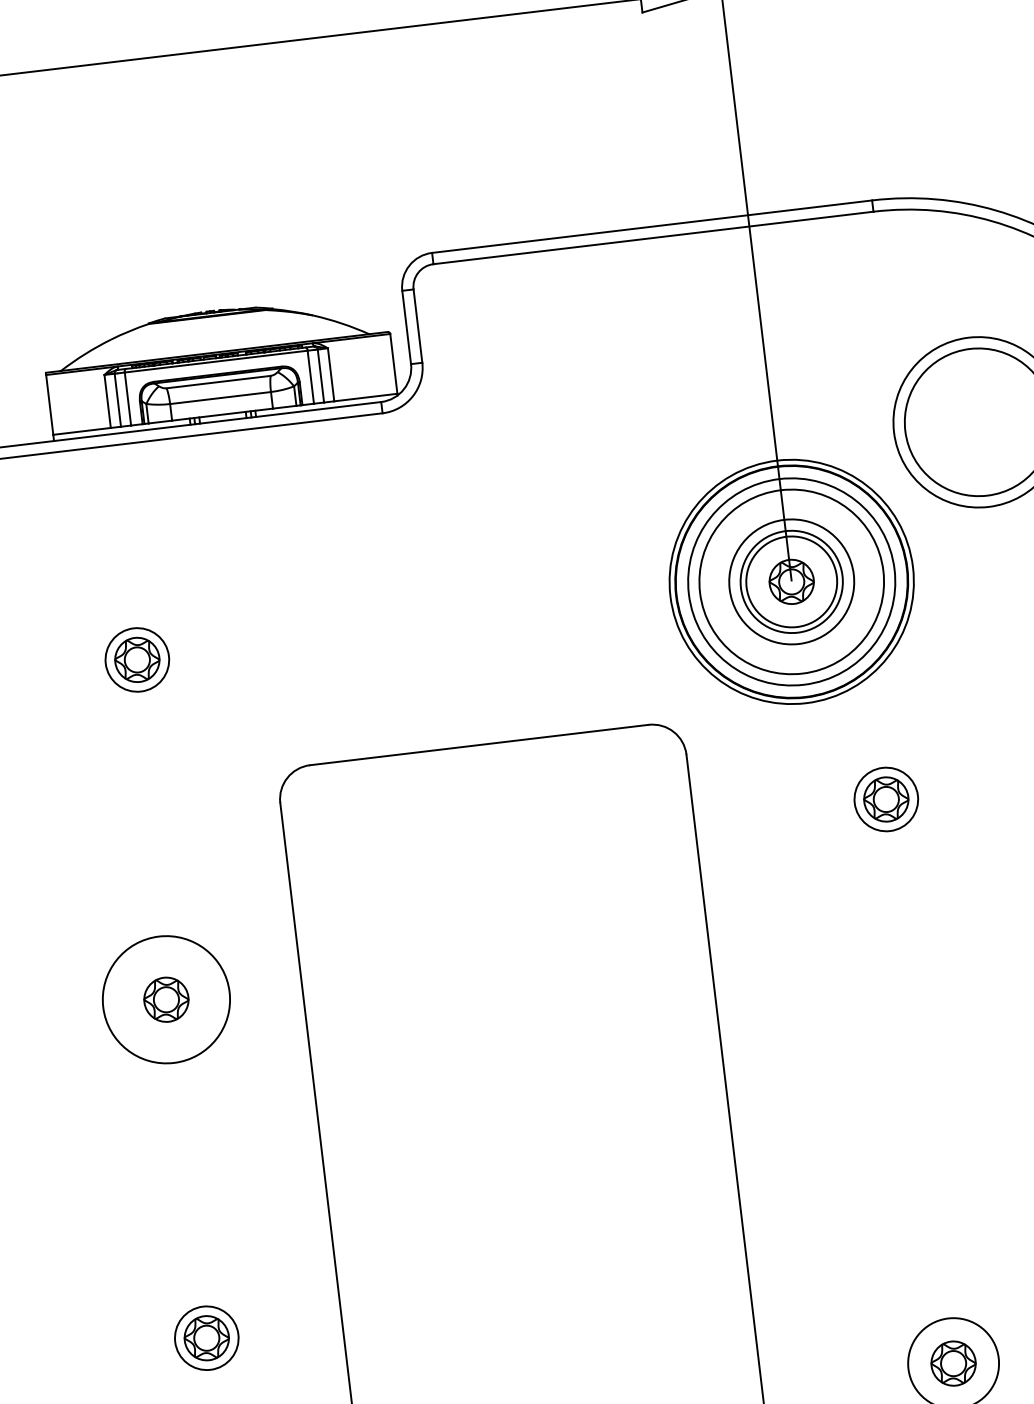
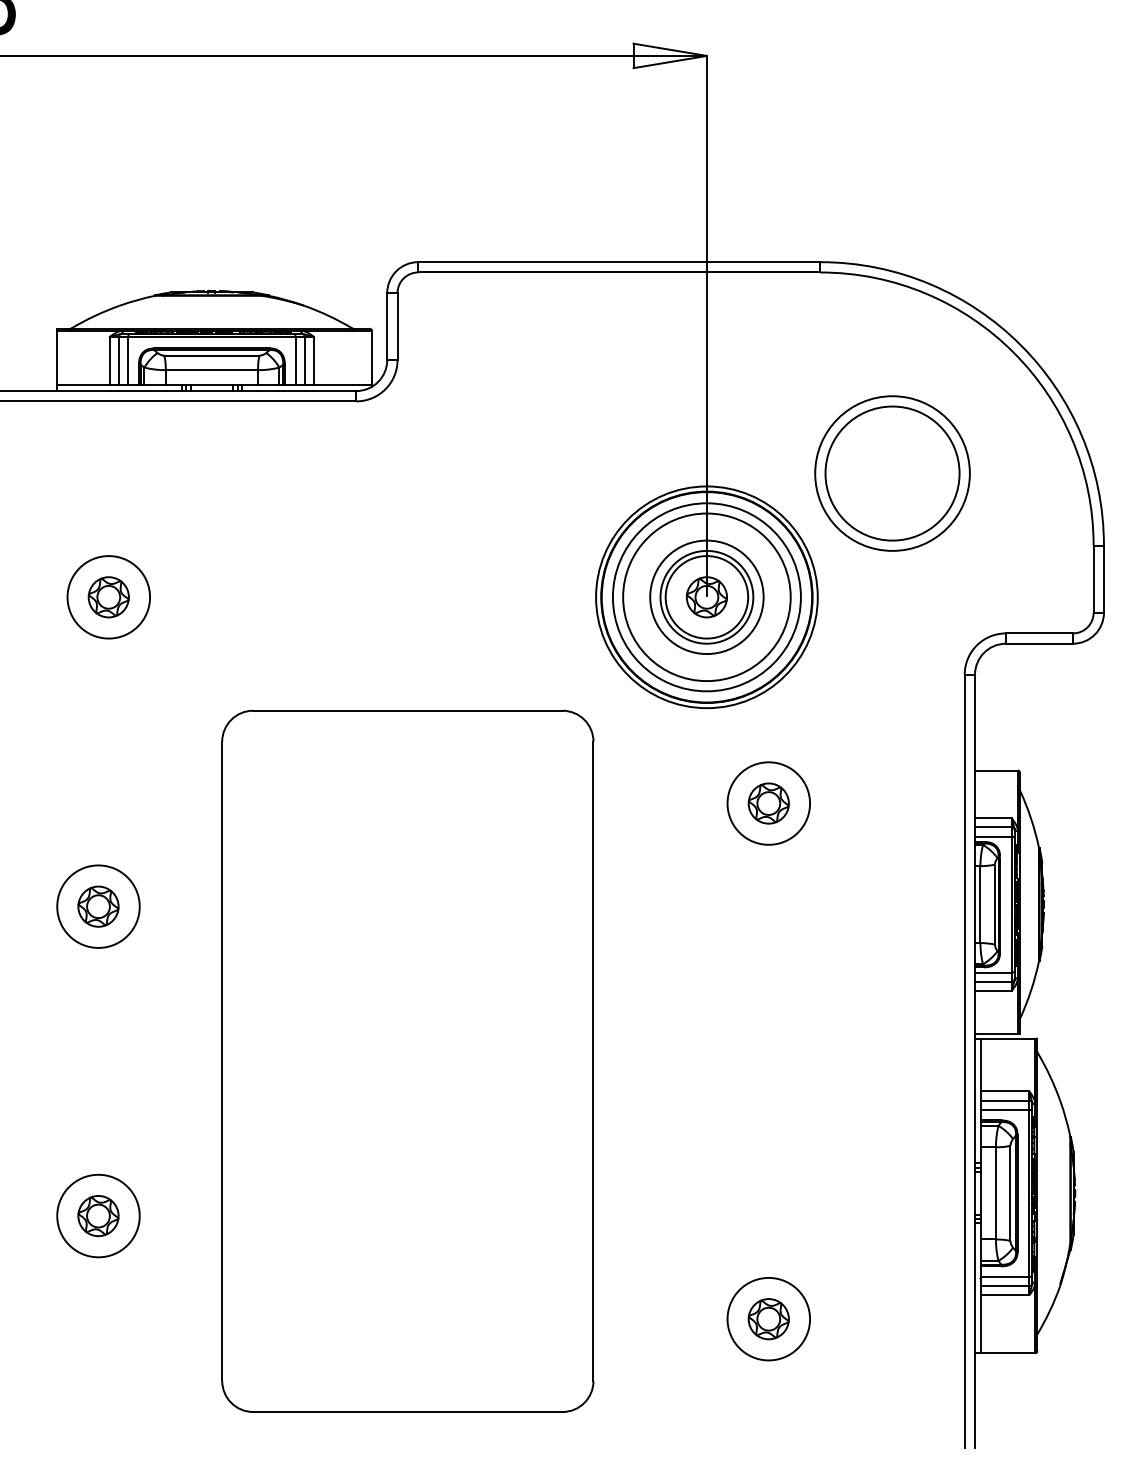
circle: (137, 660) -> (108, 597), size x1.43
circle: (886, 799) -> (768, 803), size x1.43
circle: (166, 999) -> (98, 906), size x0.71
circle: (206, 1337) -> (98, 1215), size x1.43

